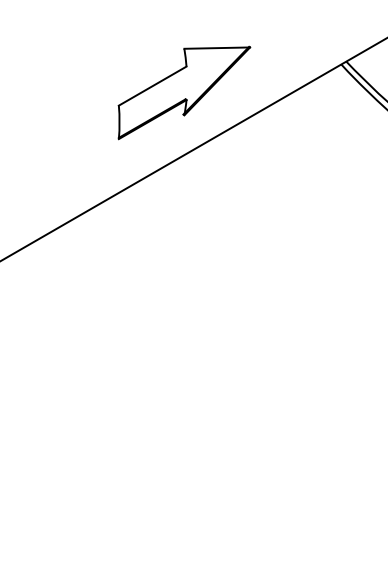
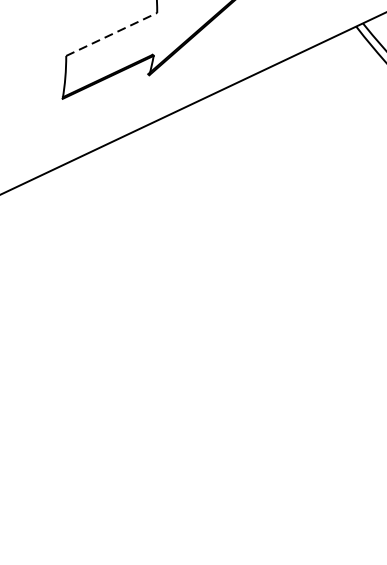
line: (153, 85) -> (112, 33), solid -> dashed

